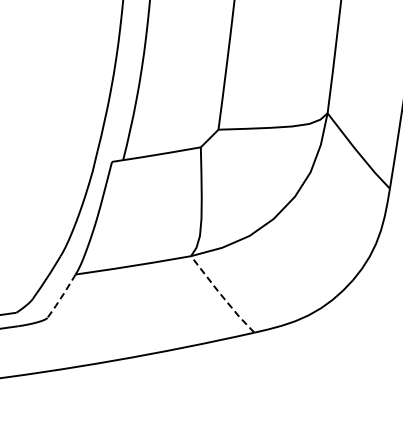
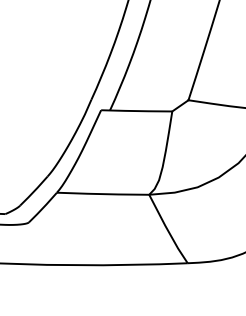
line: (221, 295) -> (167, 229), dashed -> solid
line: (61, 296) -> (42, 207), dashed -> solid

